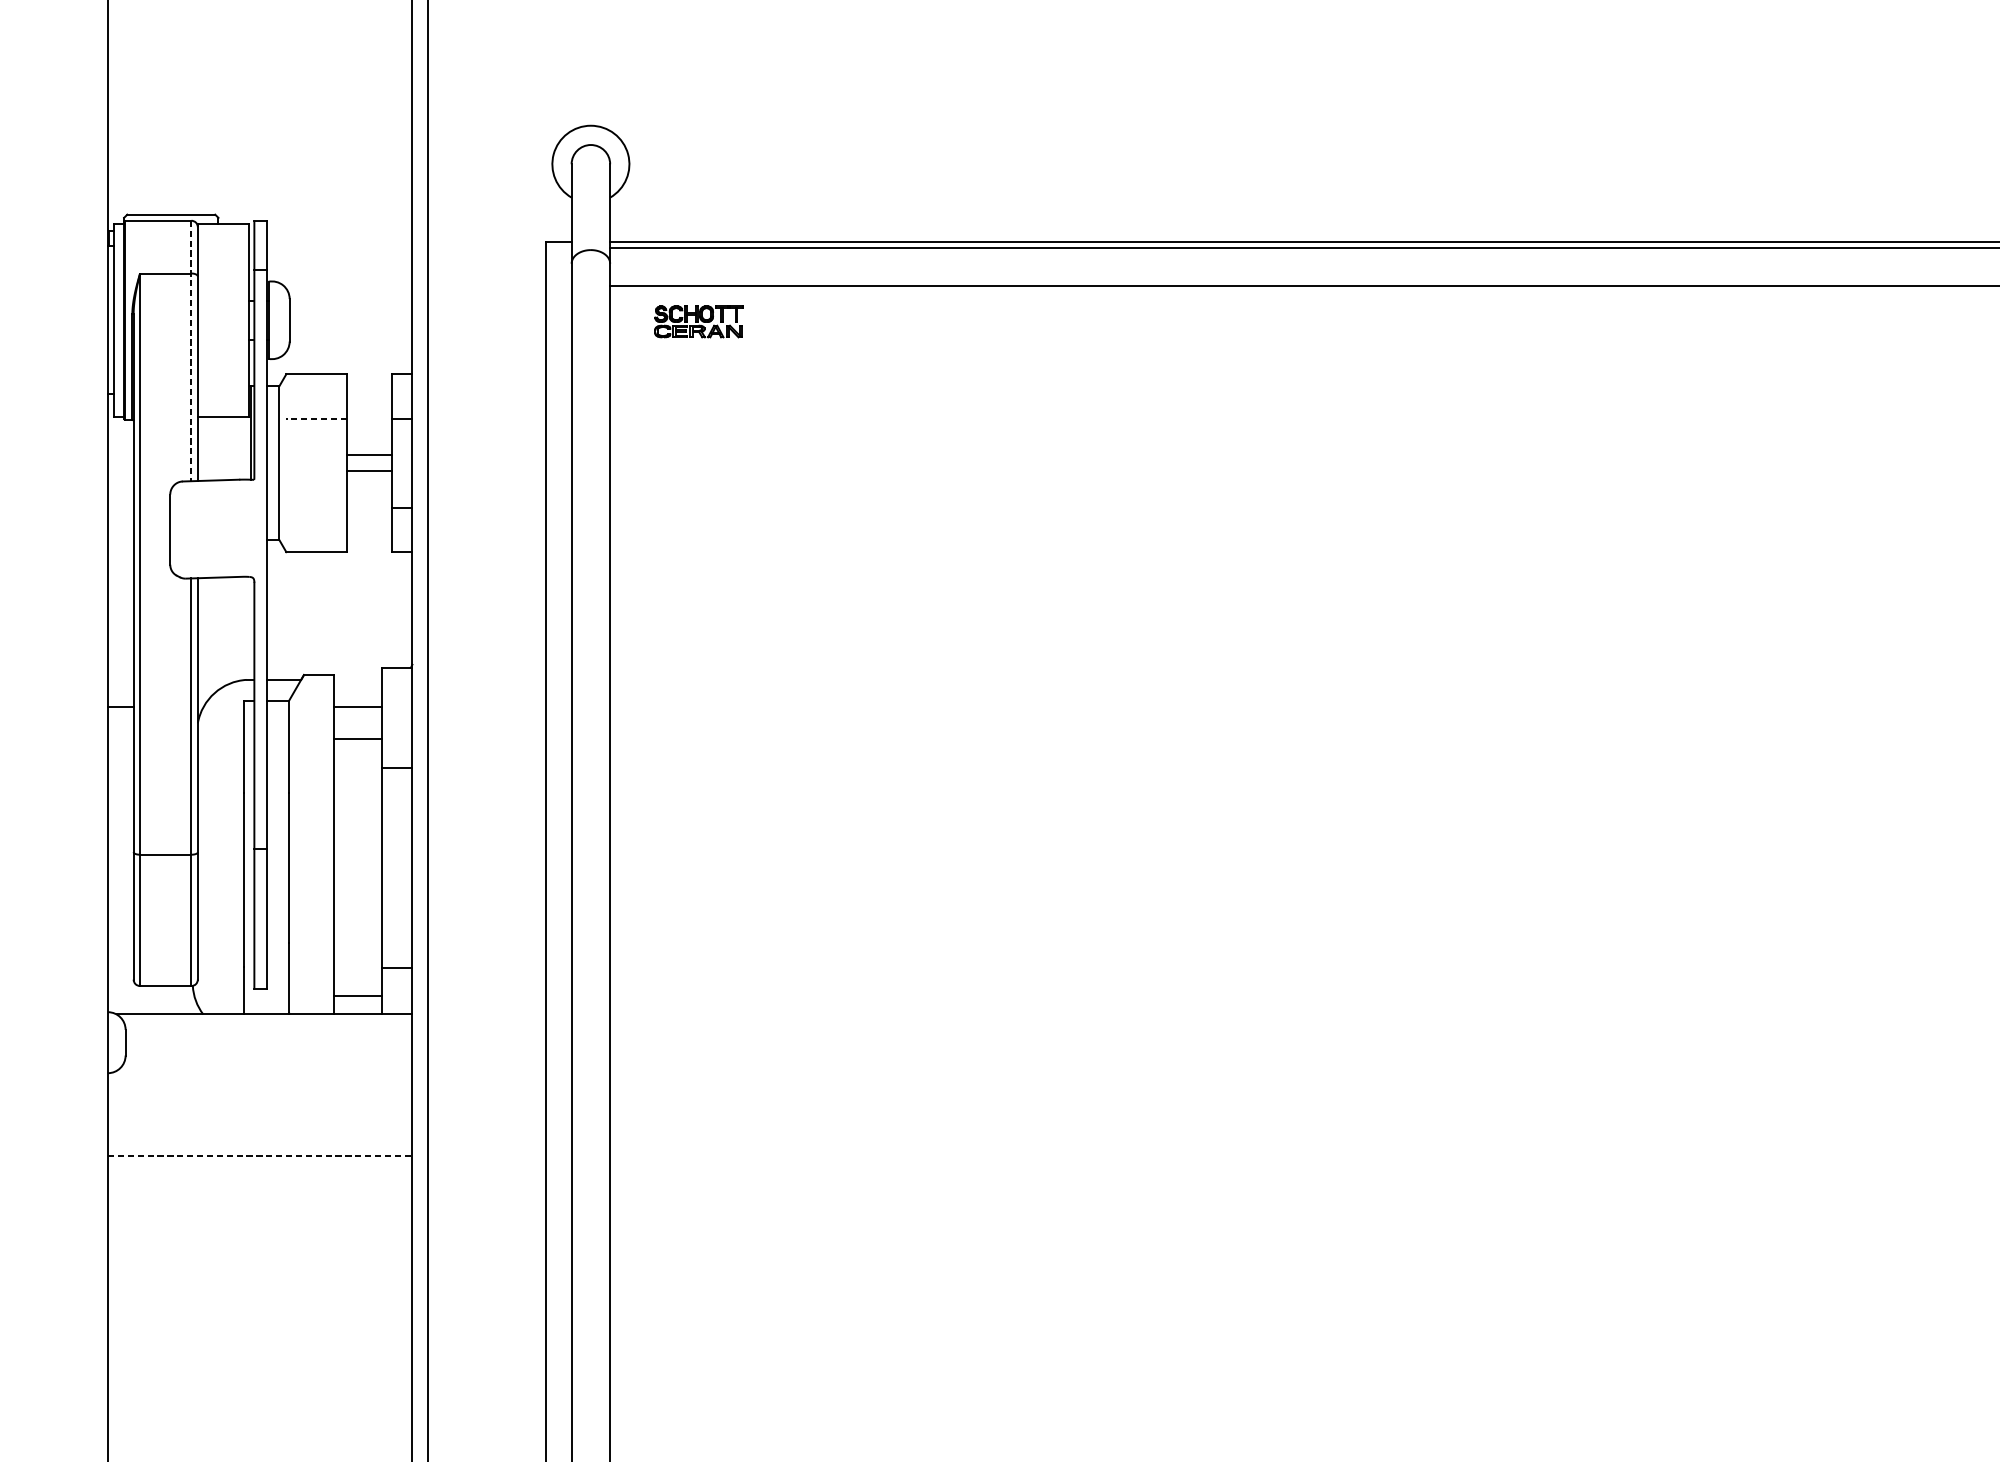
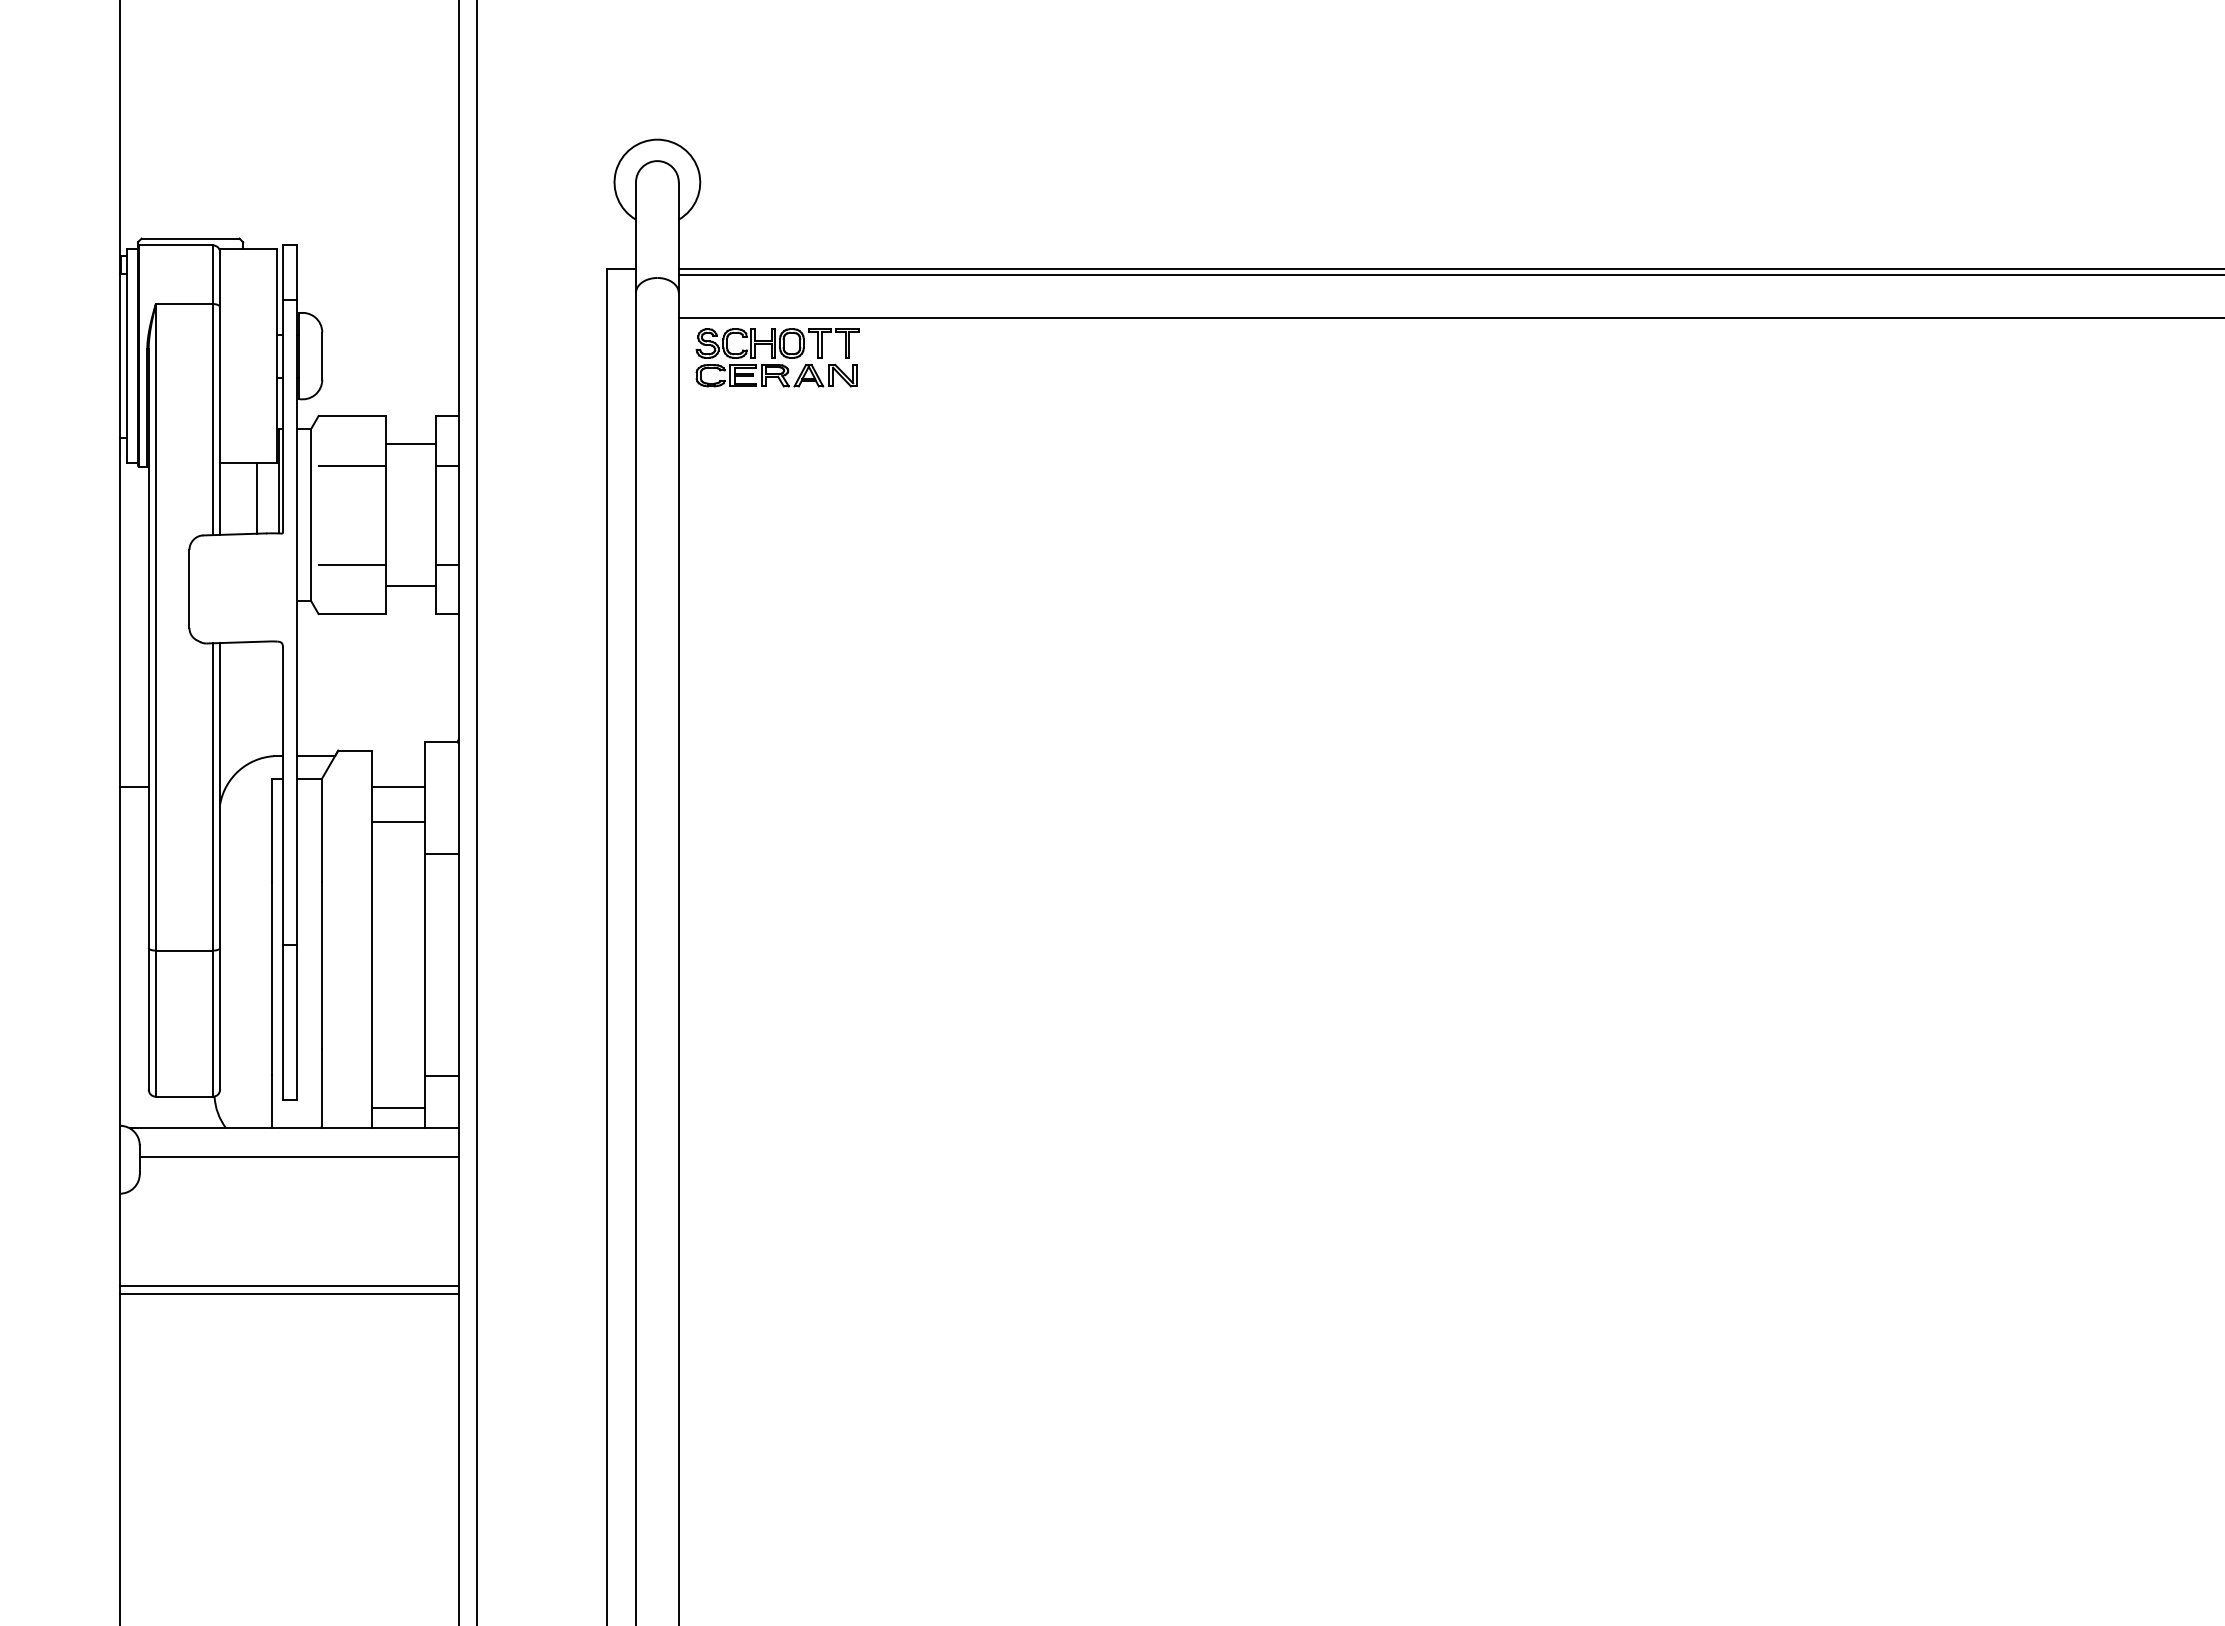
part: (698, 321) -> (777, 357), size x1.67
line: (191, 351) -> (213, 390), dashed -> solid
line: (316, 418) -> (352, 465), dashed -> solid
line: (231, 448) -> (257, 498), added
line: (368, 455) -> (410, 586), moved
line: (368, 470) -> (410, 443), moved
line: (315, 507) -> (351, 564), added
line: (268, 1039) -> (298, 1156), added
line: (260, 1155) -> (289, 1285), dashed -> solid
line: (260, 1162) -> (289, 1293), added

